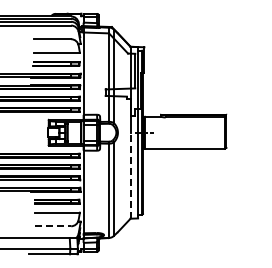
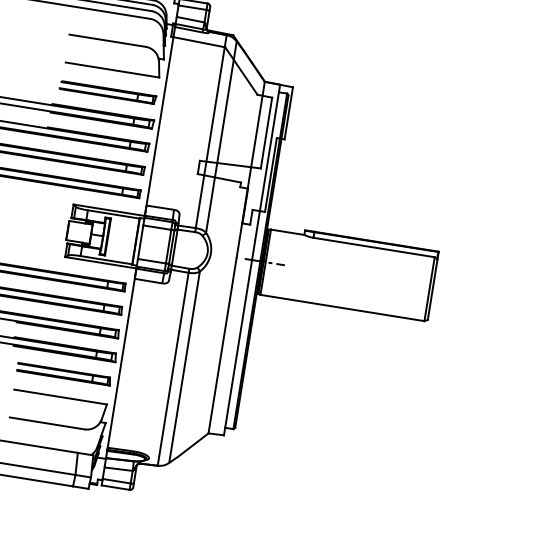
line: (130, 175) -> (222, 344), dashed -> solid
line: (53, 226) -> (48, 424), dashed -> solid

